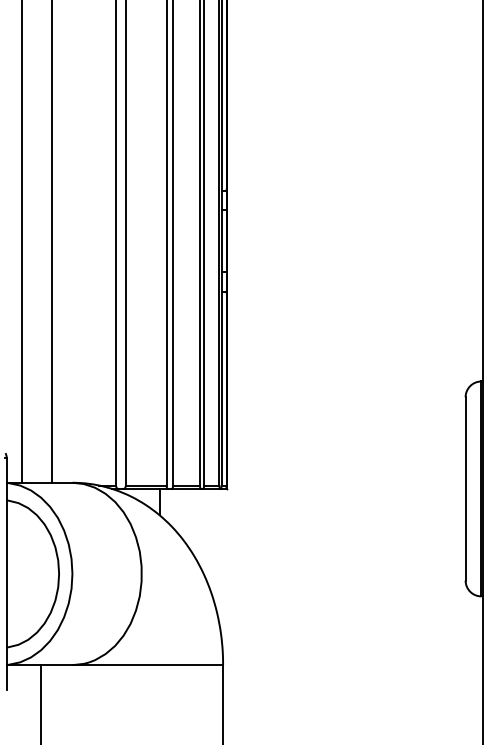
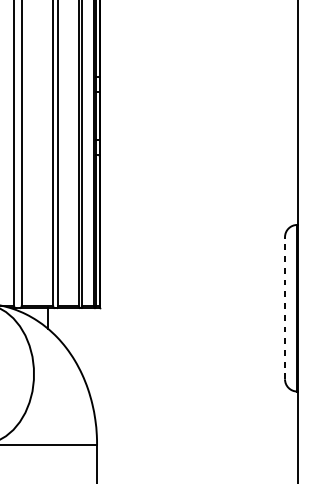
line: (465, 488) -> (284, 307), solid -> dashed

